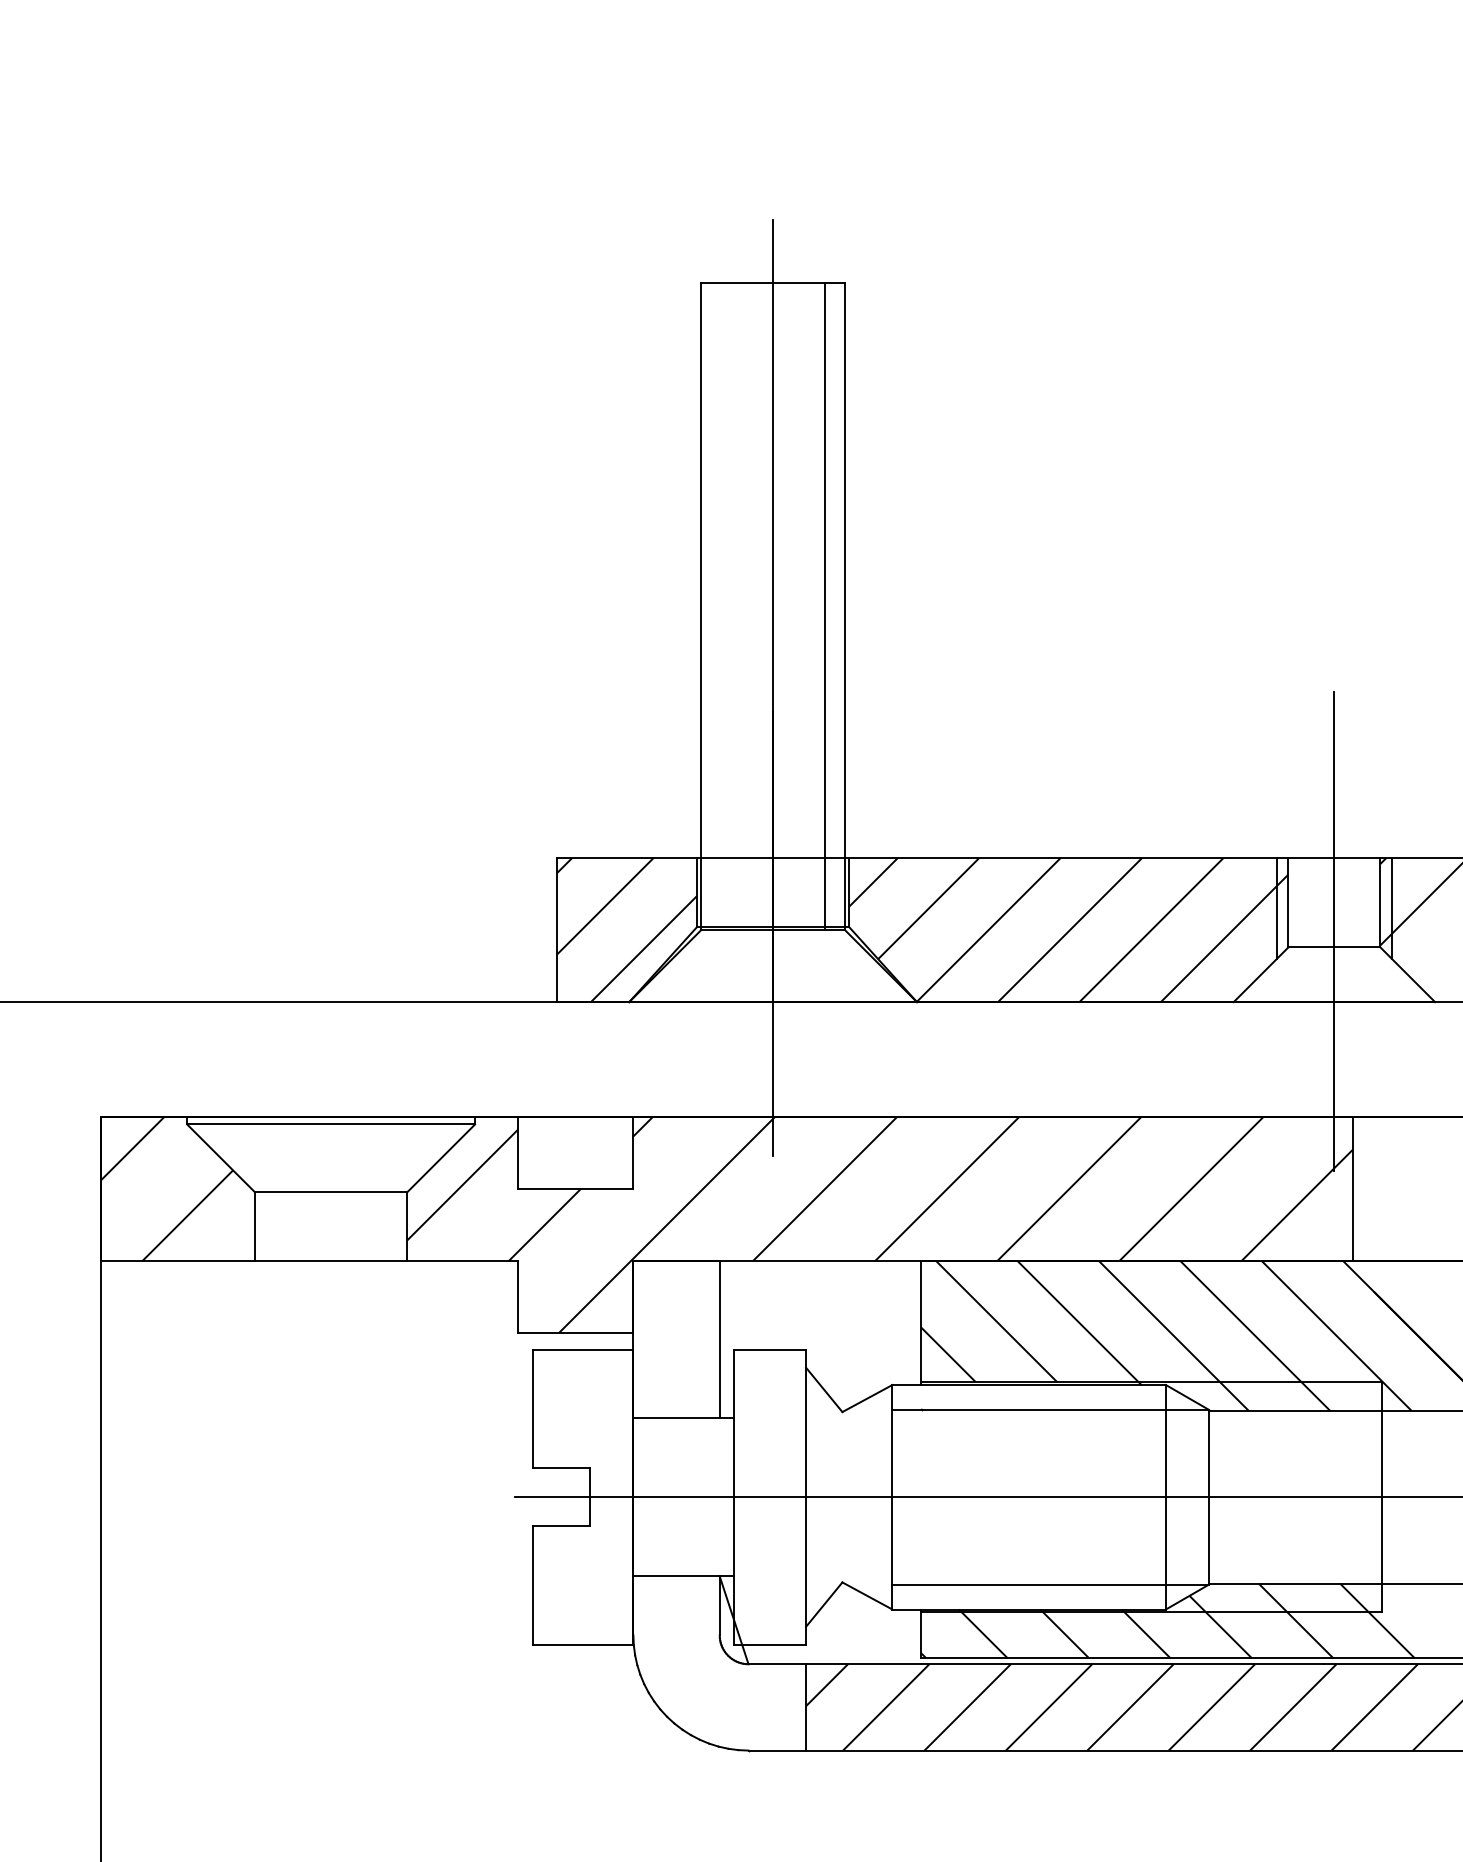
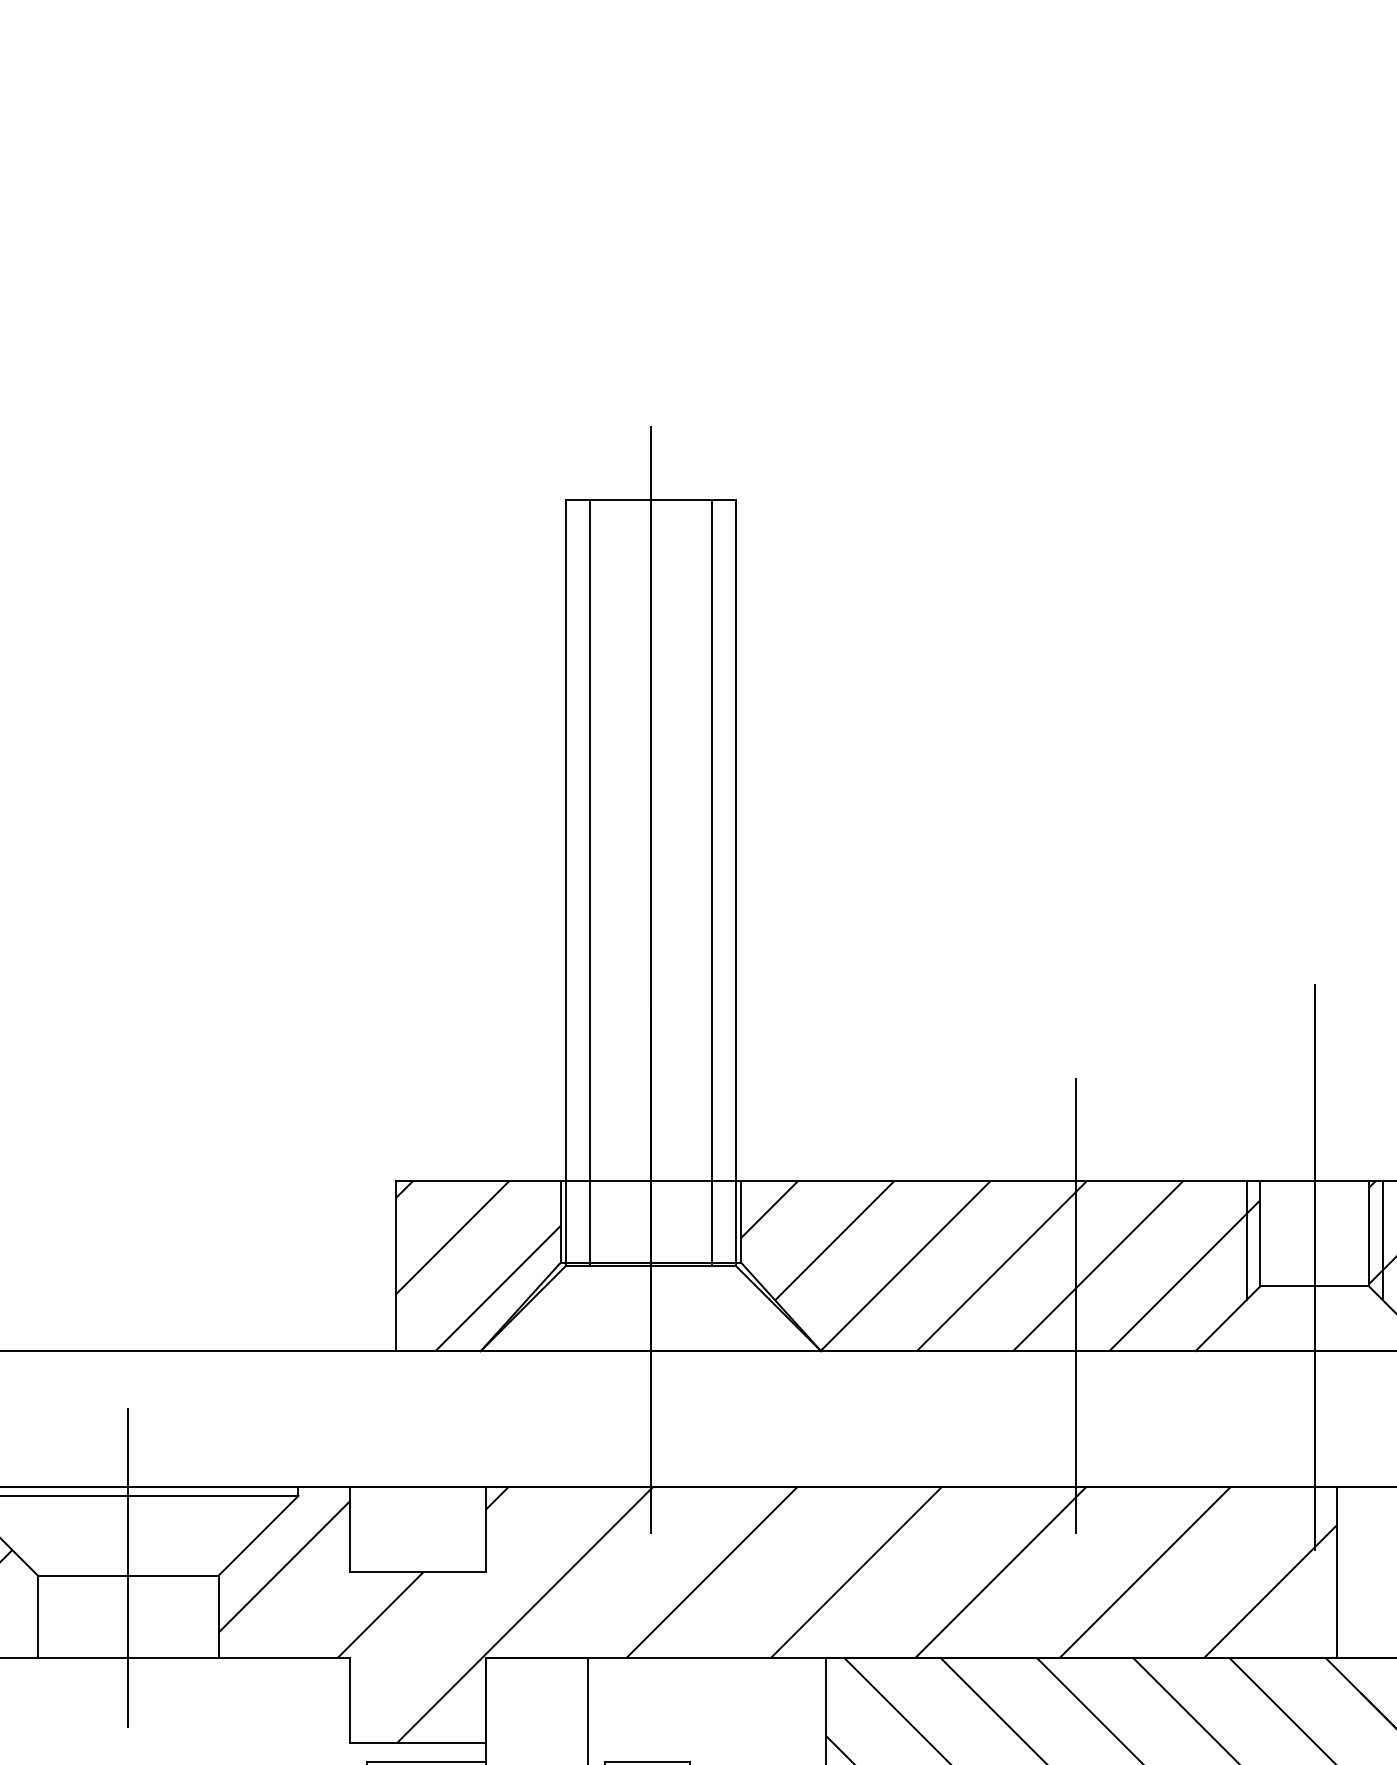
line: (721, 606) -> (589, 883), added
line: (1132, 963) -> (1075, 1305), added
line: (331, 1185) -> (128, 1567), added

